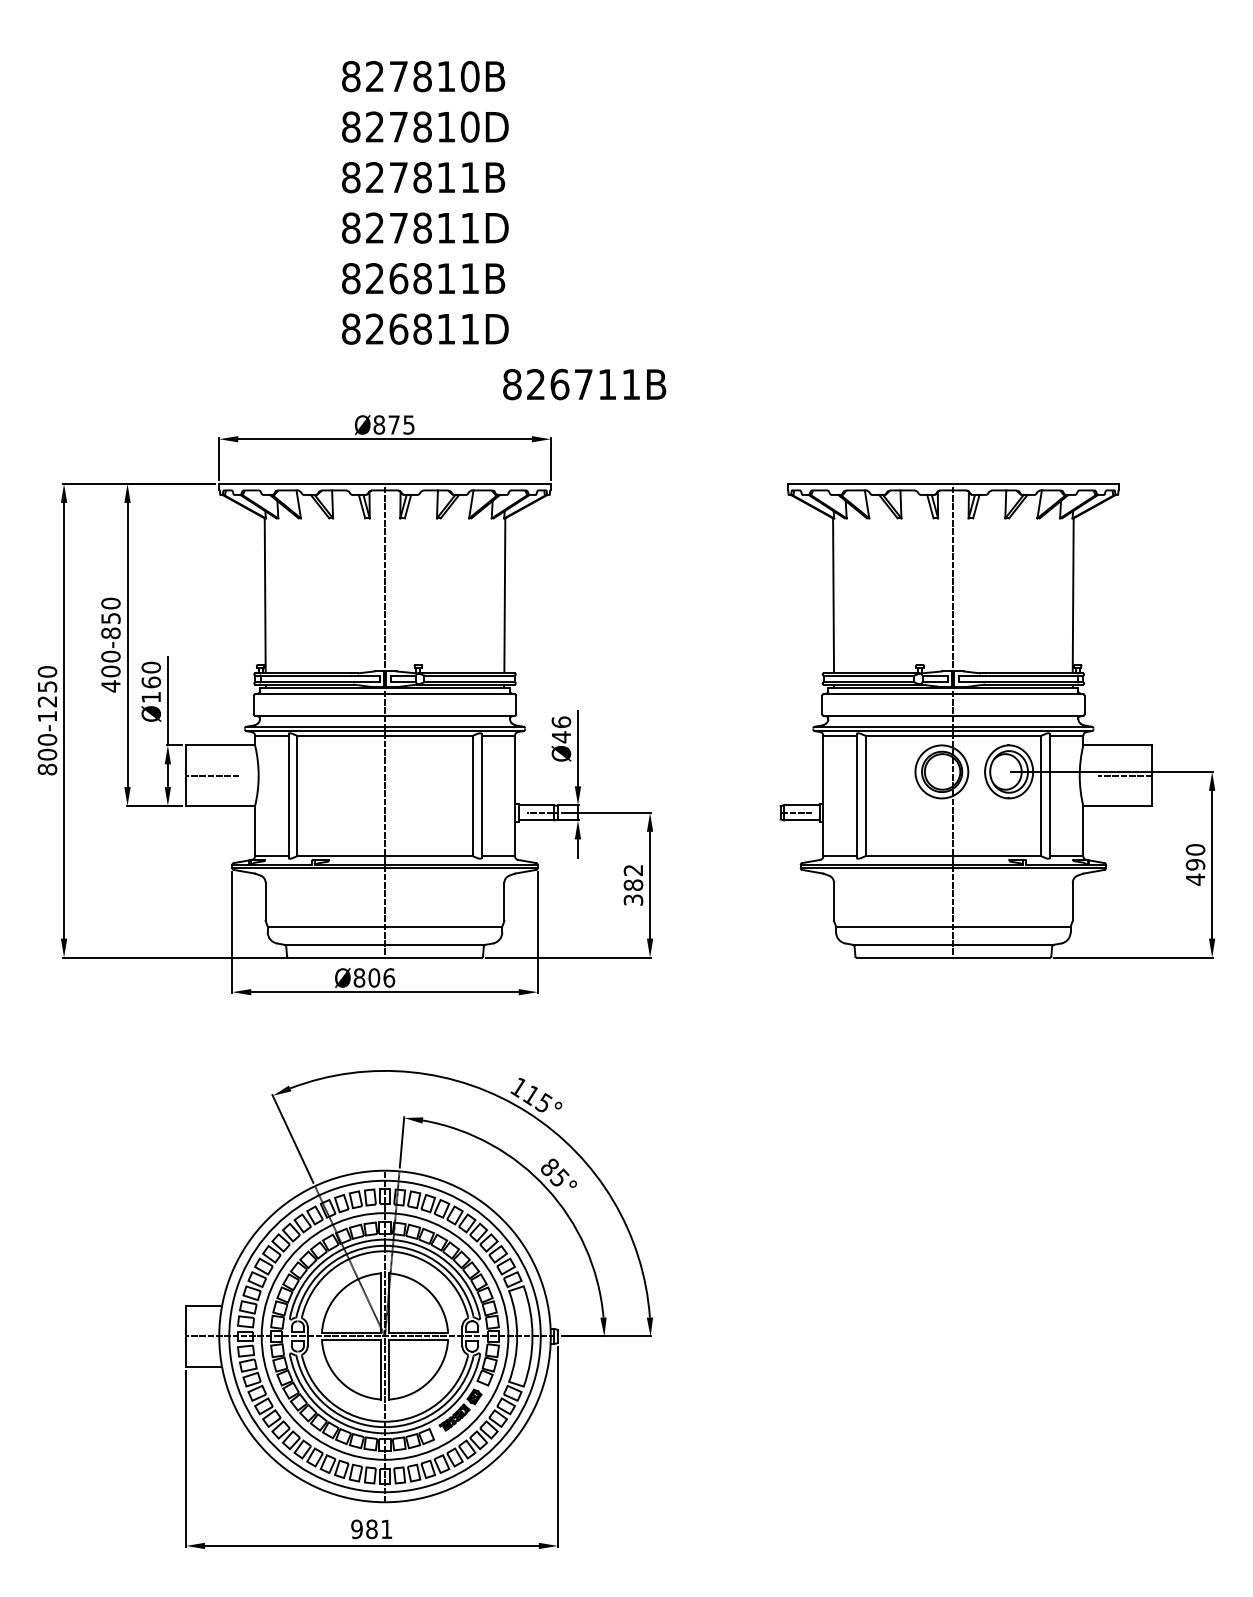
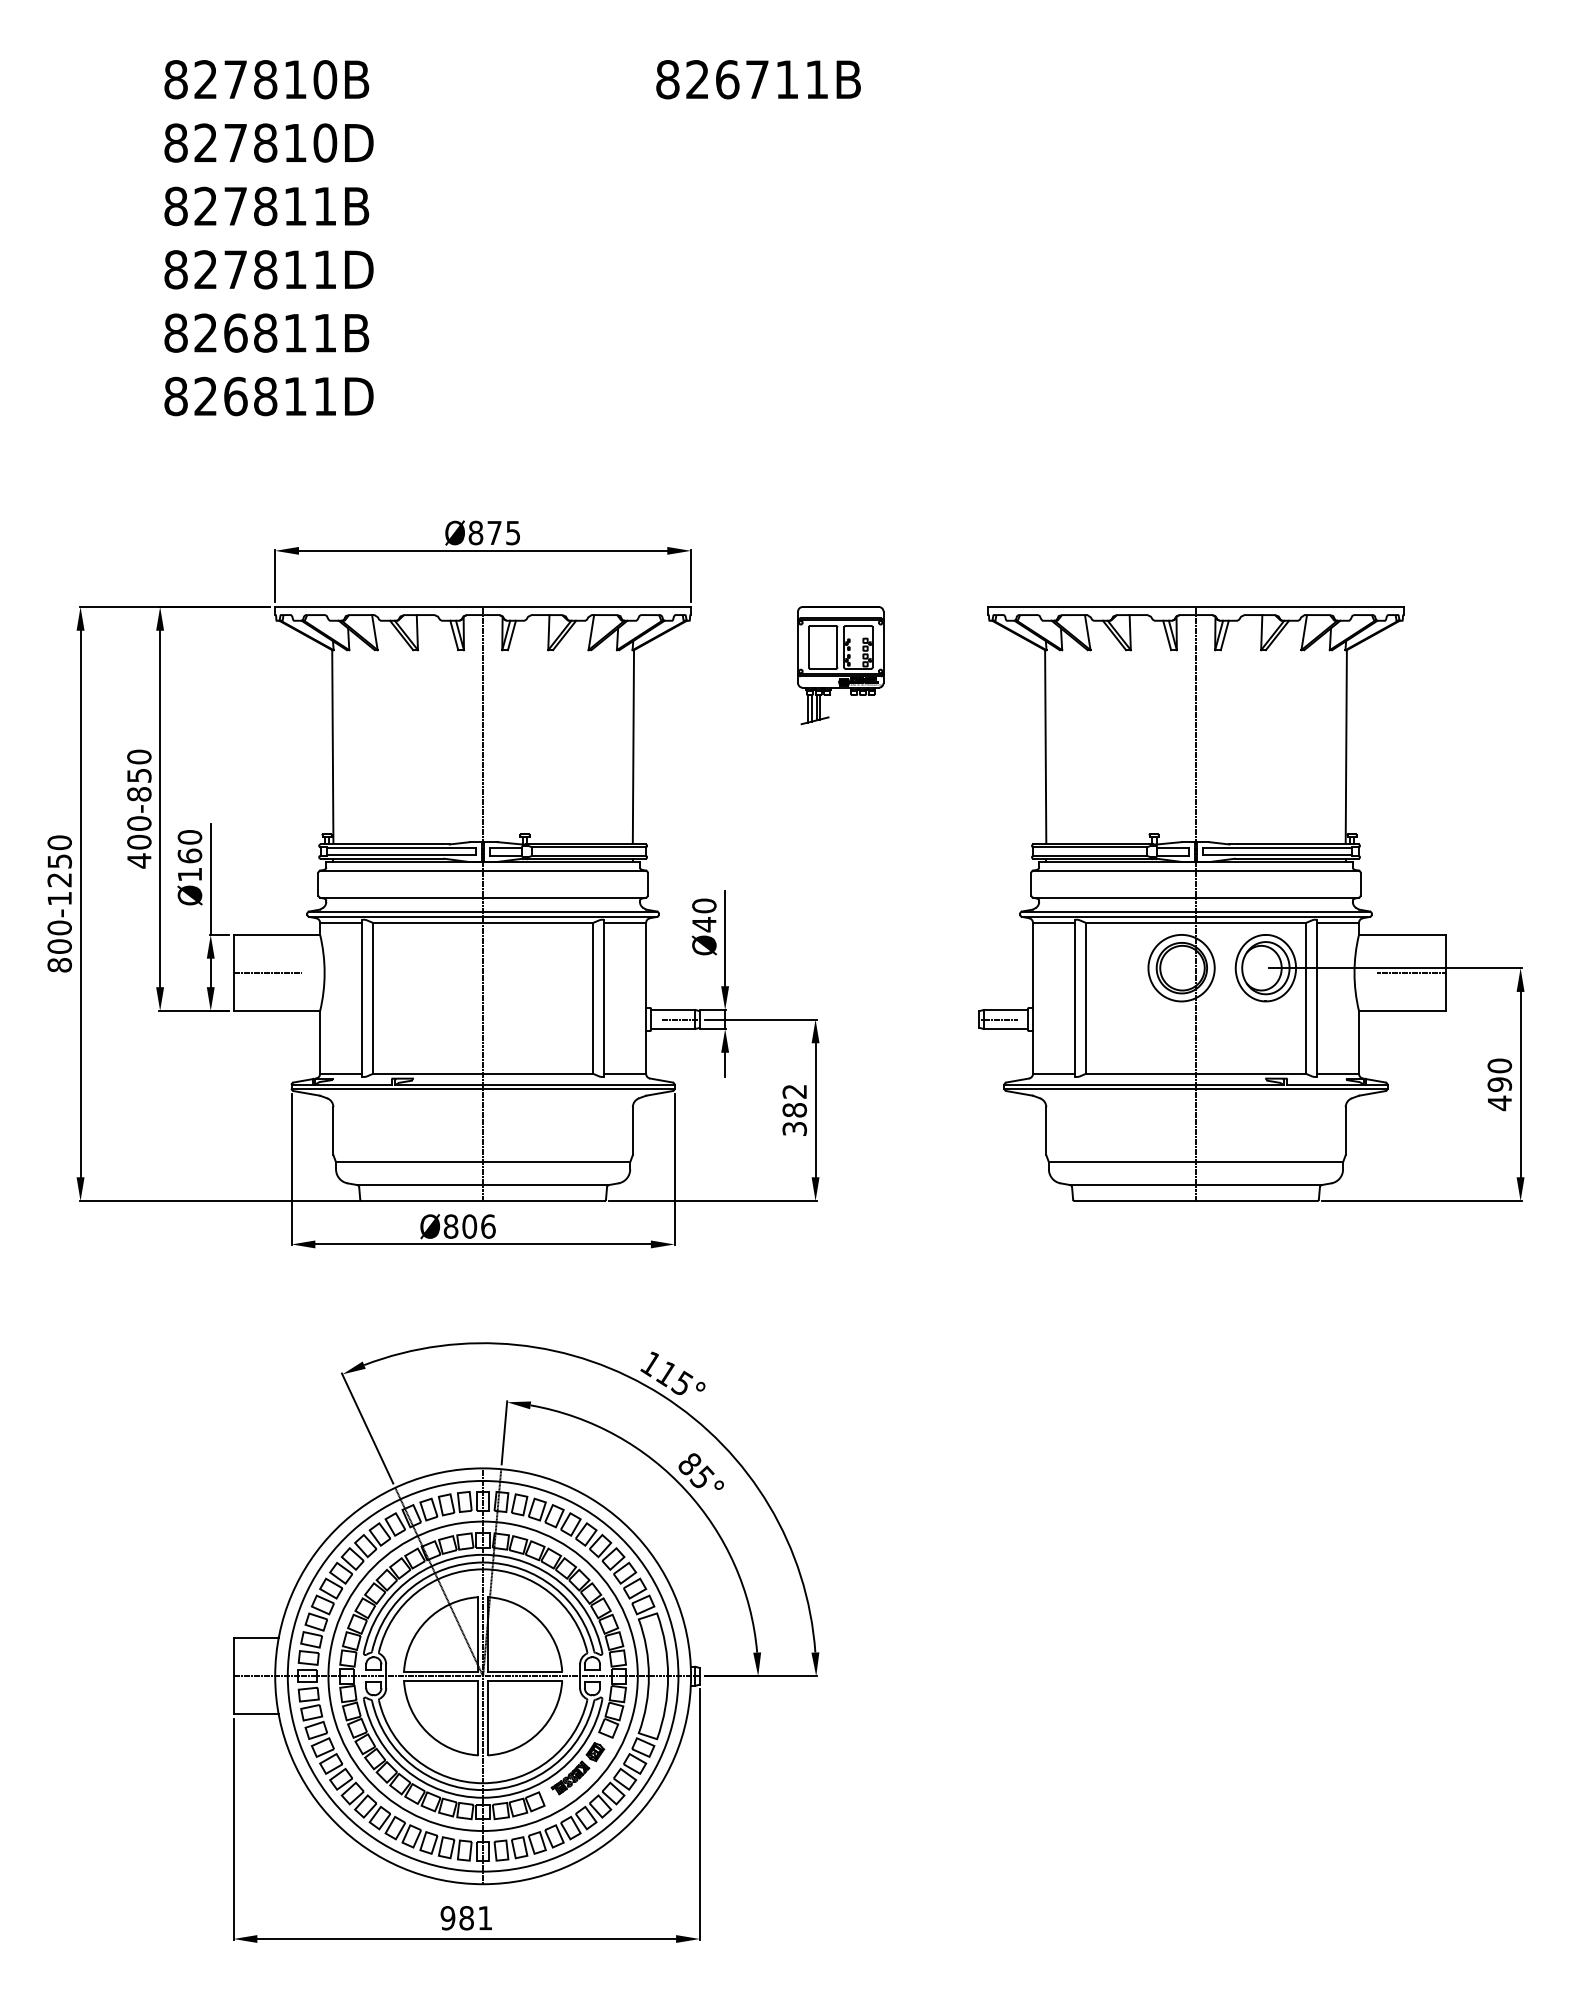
text: (425, 202) -> (269, 237), moved
text: (584, 384) -> (758, 79), moved
part: (670, 530) -> (841, 665), added
text: (560, 722) -> (703, 906), Ø46 -> Ø40

